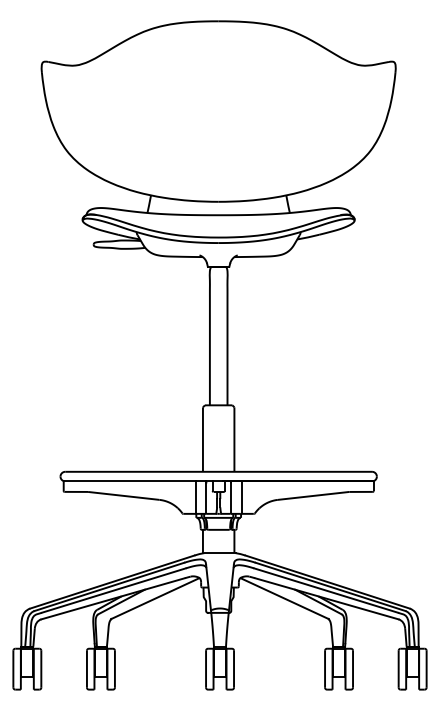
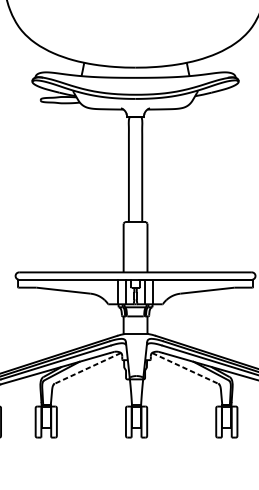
line: (155, 598) -> (87, 368), solid -> dashed
line: (284, 598) -> (185, 368), solid -> dashed

